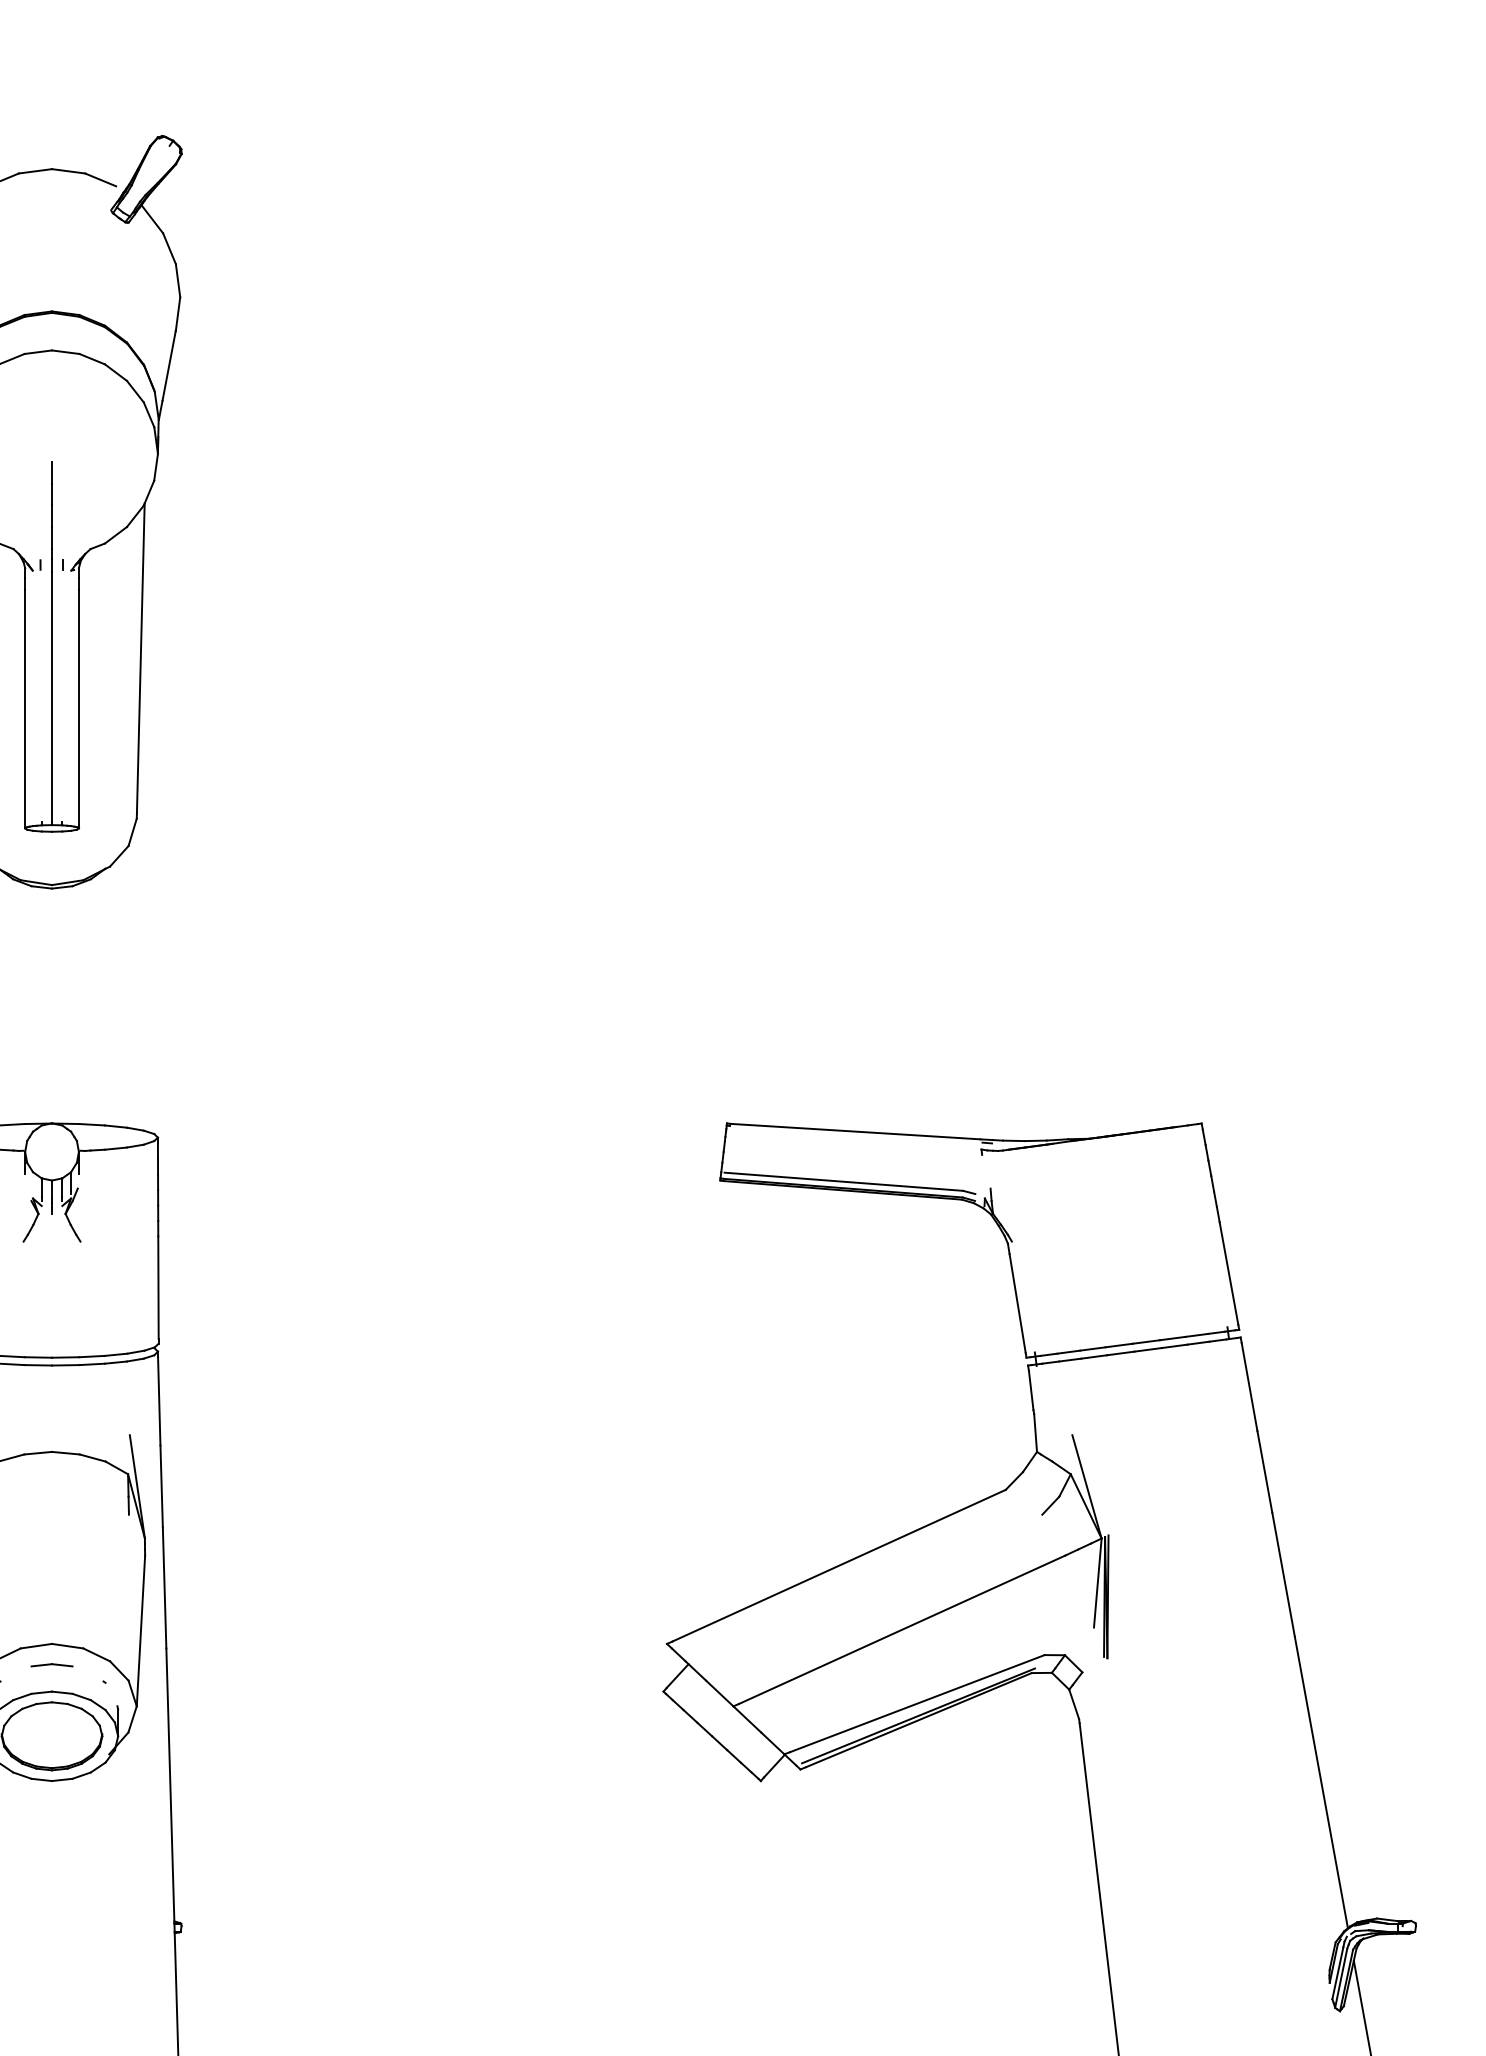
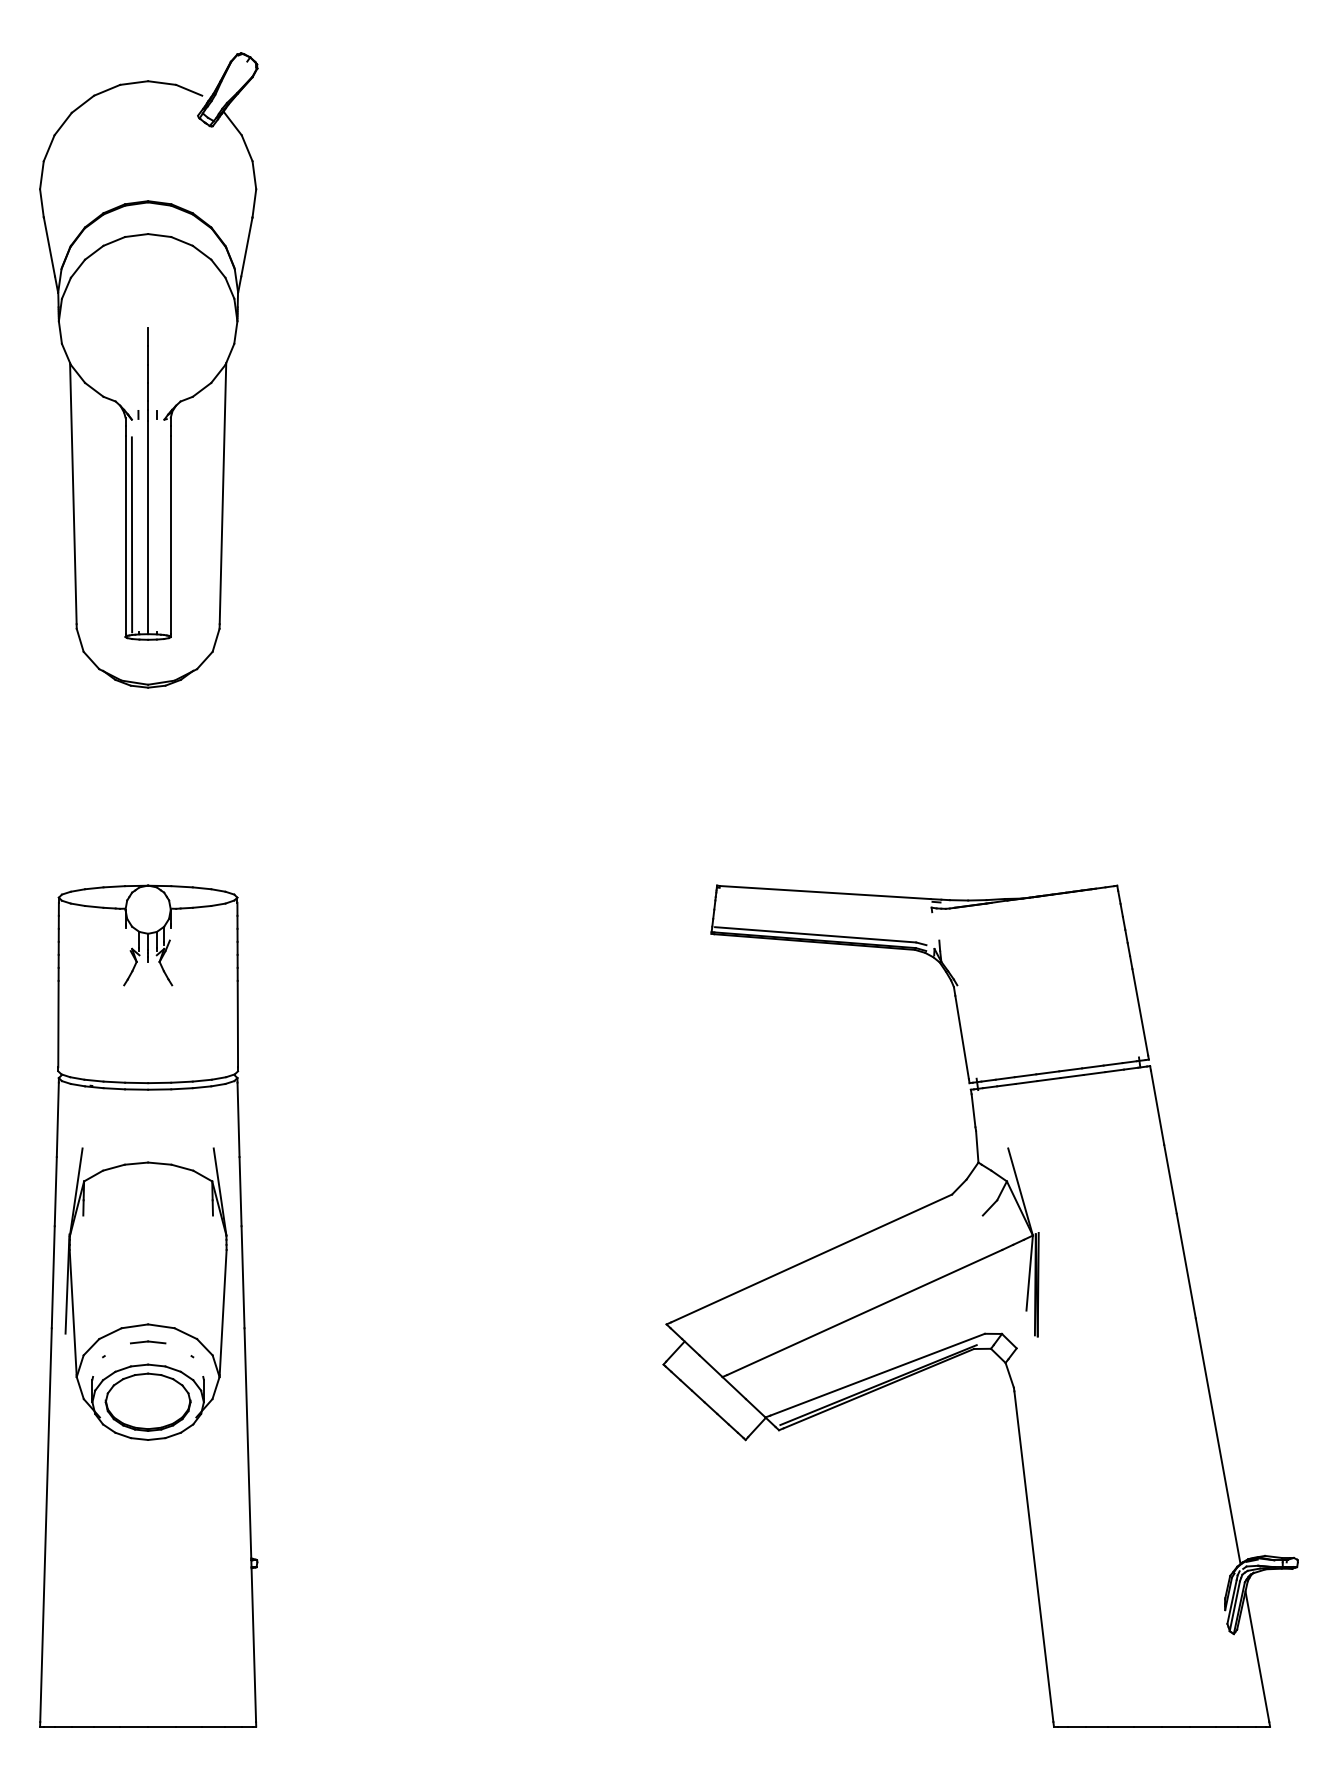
line: (32, 706) -> (131, 534), added

